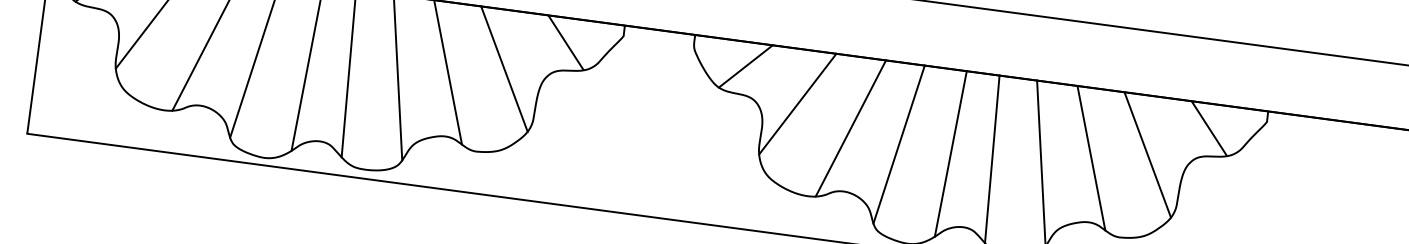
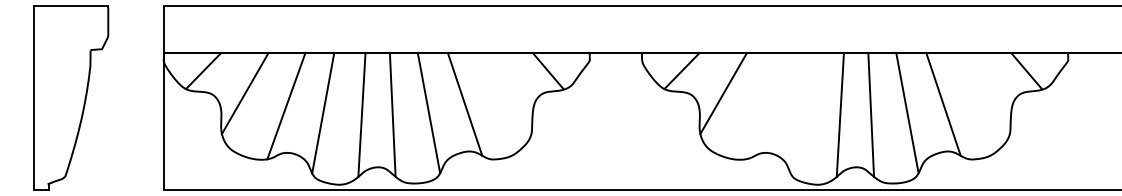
line: (503, 69) -> (505, 96), removed
line: (850, 127) -> (764, 105), removed
line: (899, 143) -> (801, 112), removed
line: (1147, 154) -> (984, 96), removed

